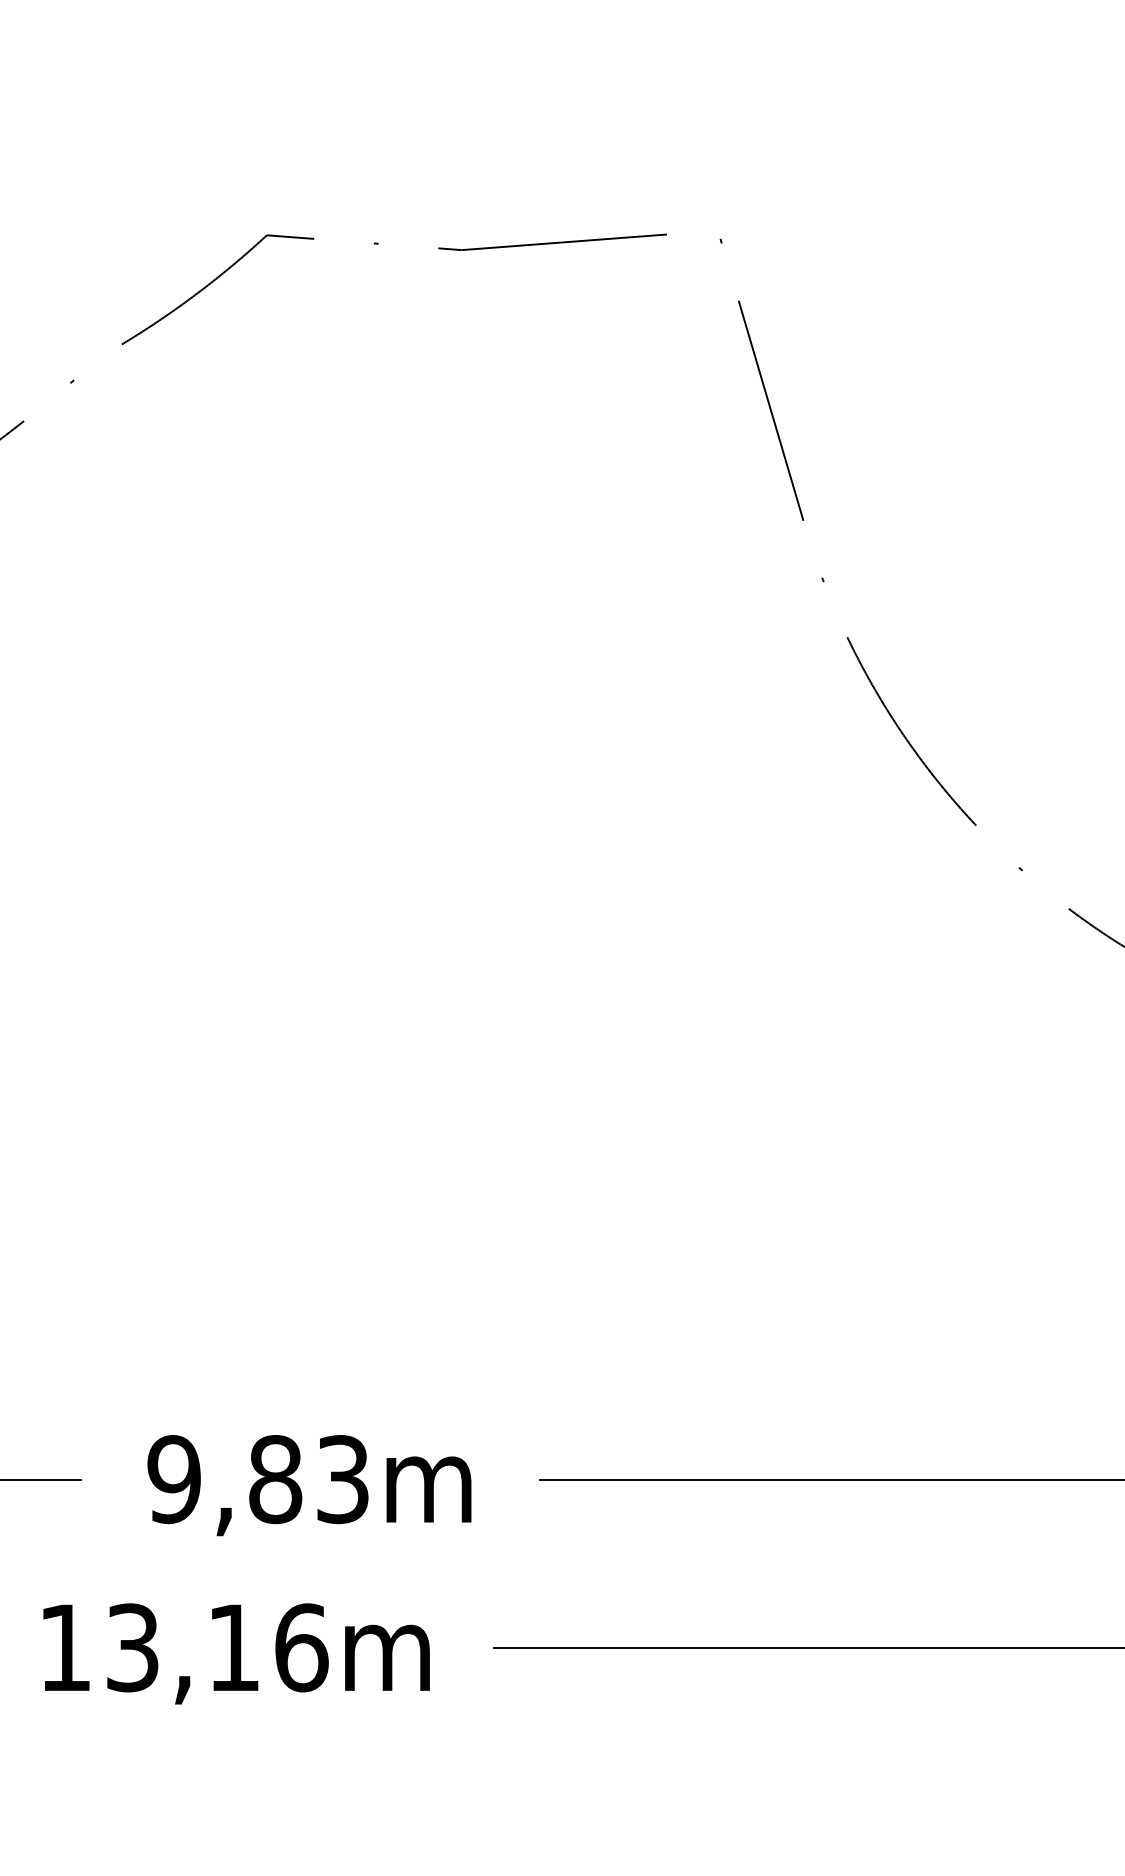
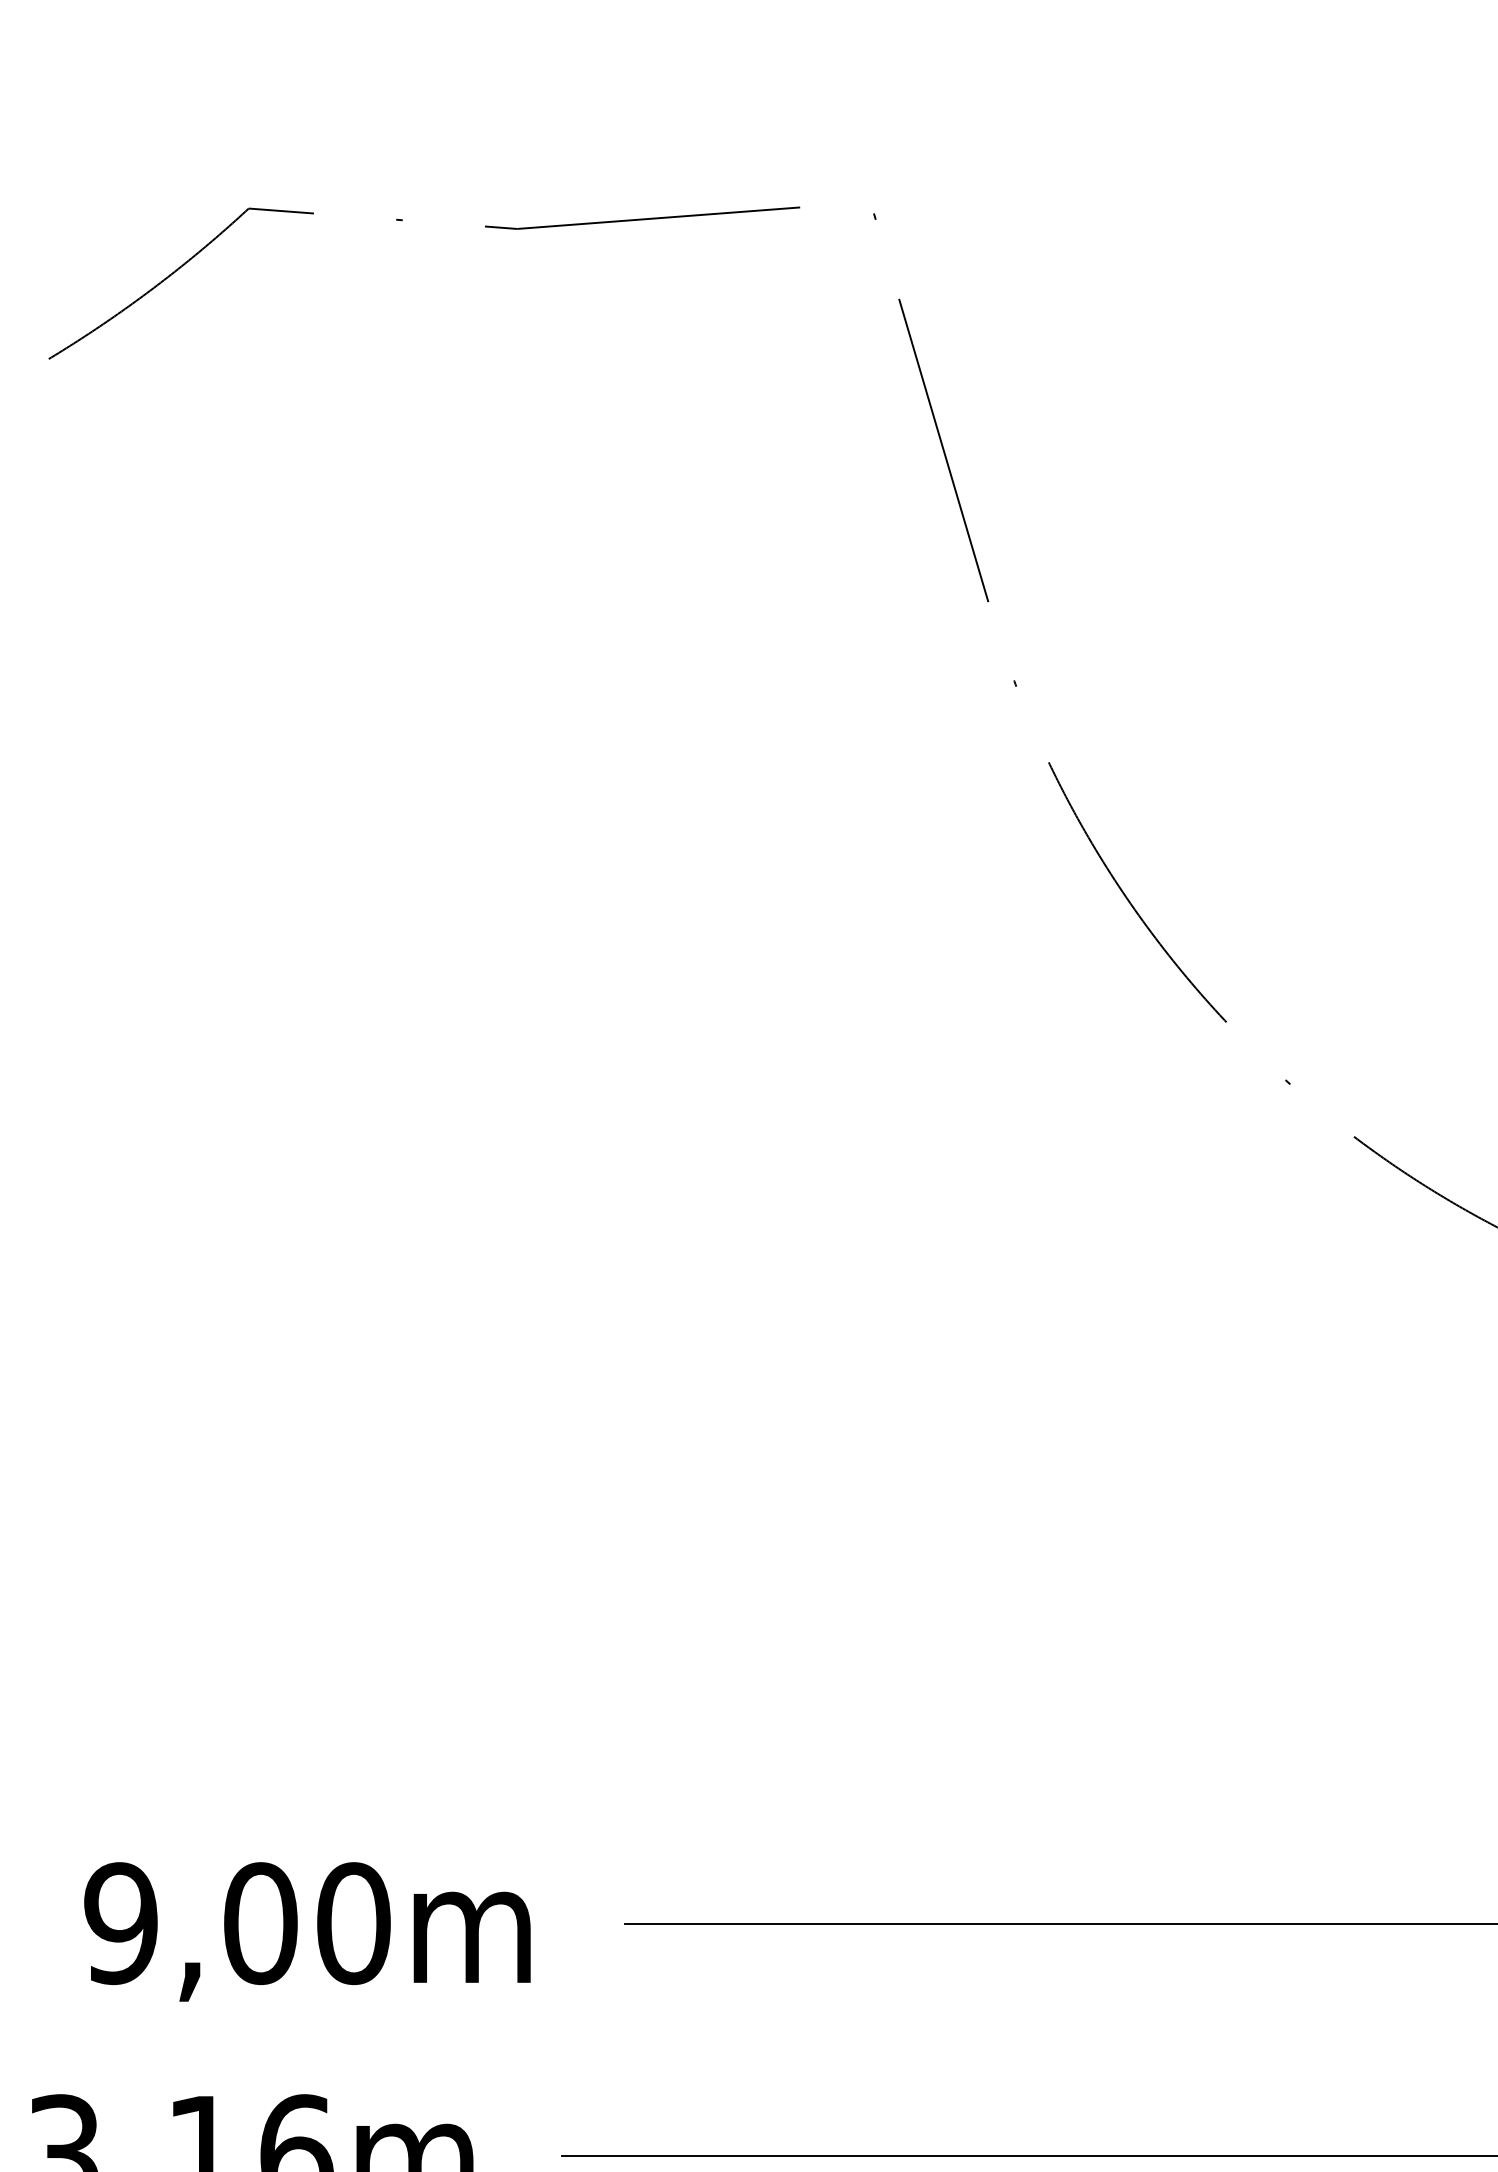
text: (309, 1479) -> (307, 1923), 9,83m -> 9,00m

